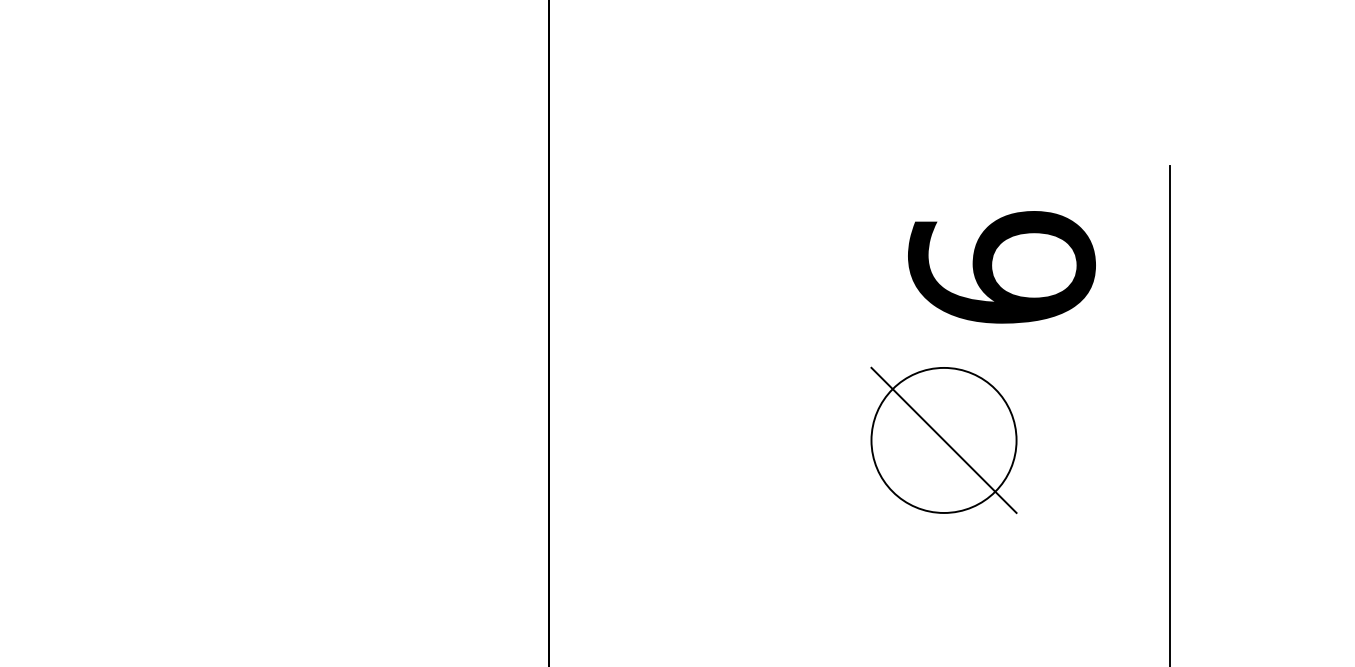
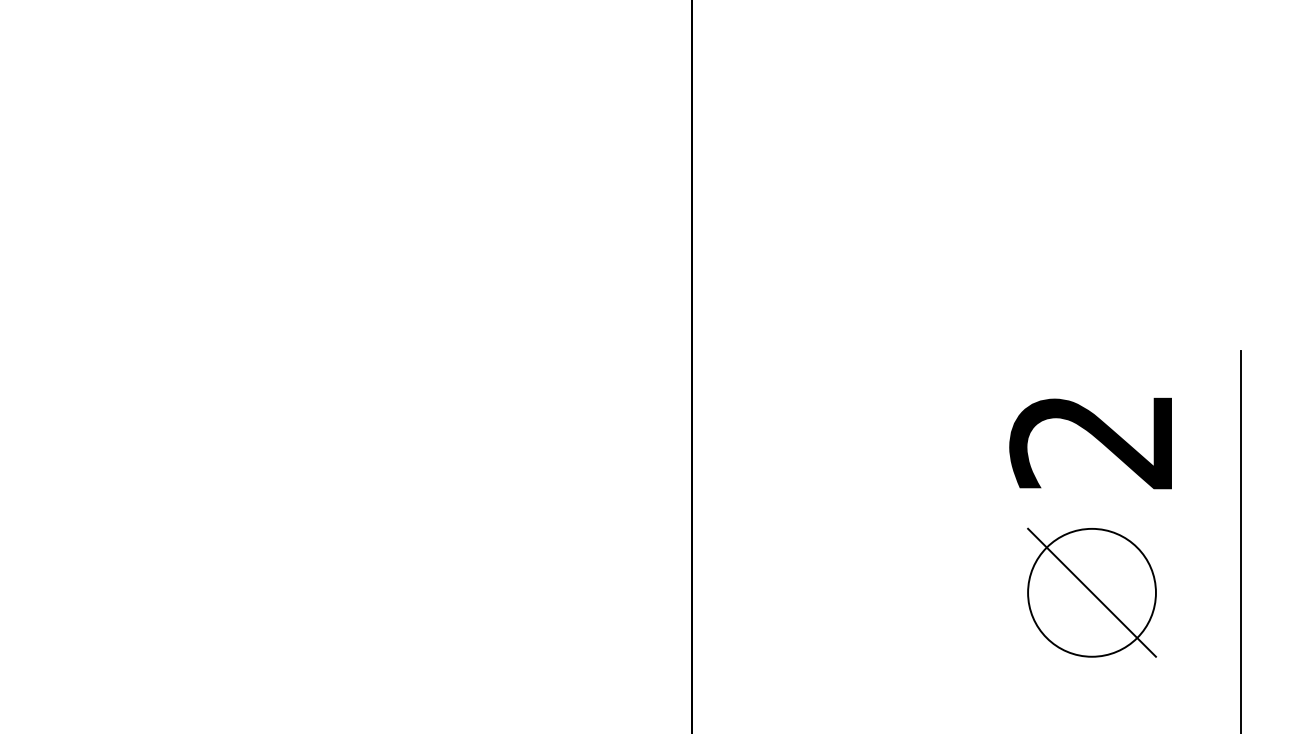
text: (1001, 266) -> (1091, 439), 6 -> 2
part: (943, 440) -> (1091, 592), moved

